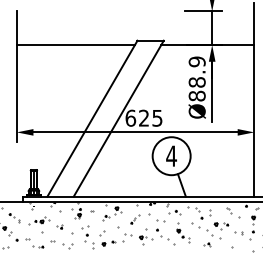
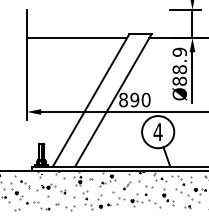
text: (143, 117) -> (134, 99), 625 -> 890

